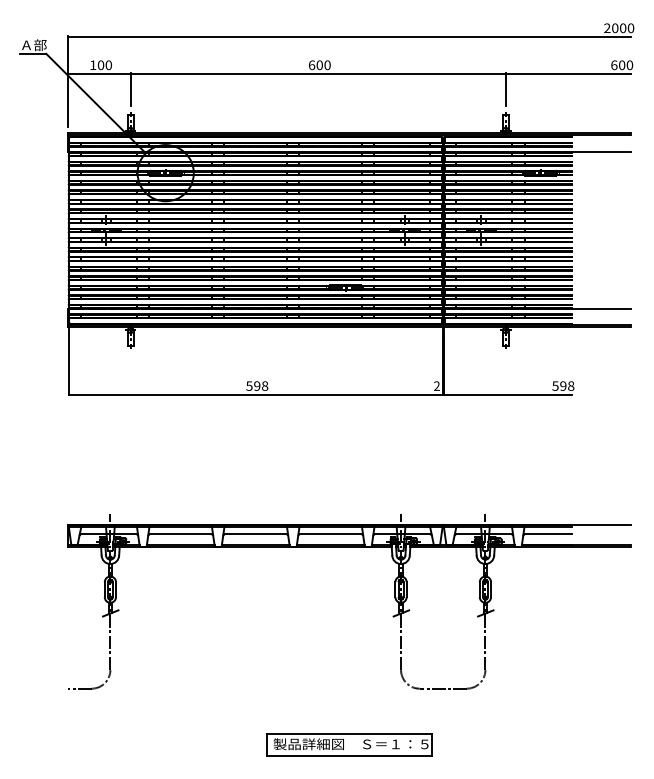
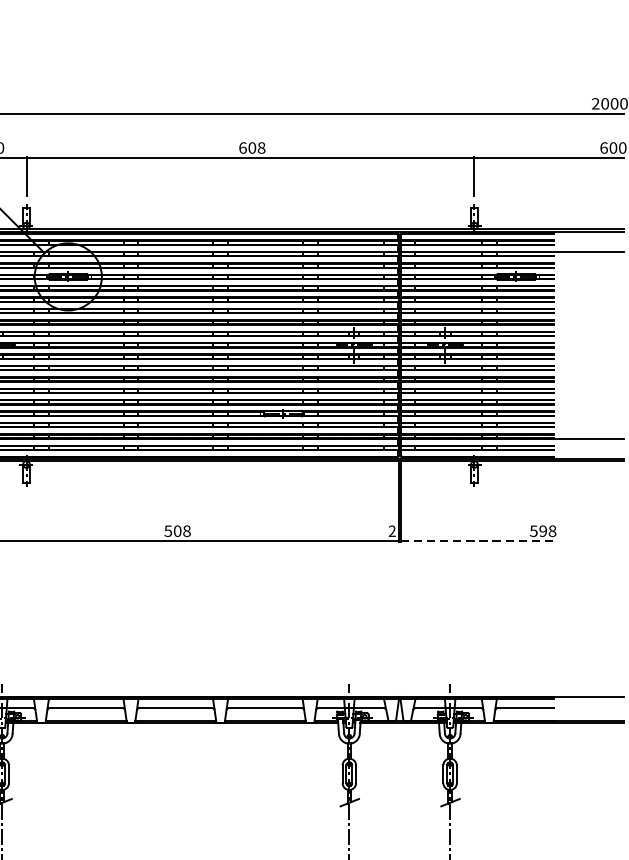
text: (327, 65) -> (261, 148), 600 -> 608
text: (257, 385) -> (177, 530), 598 -> 508
line: (508, 394) -> (477, 541), solid -> dashed

